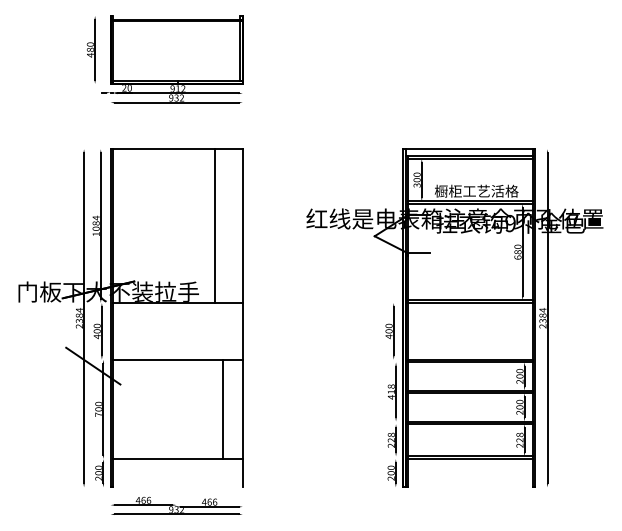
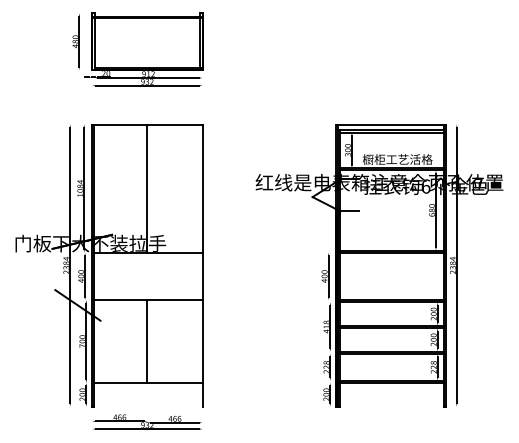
text: (510, 223) -> (425, 186), 9 -> 6
line: (215, 225) -> (147, 188), moved
line: (223, 409) -> (147, 341), moved

